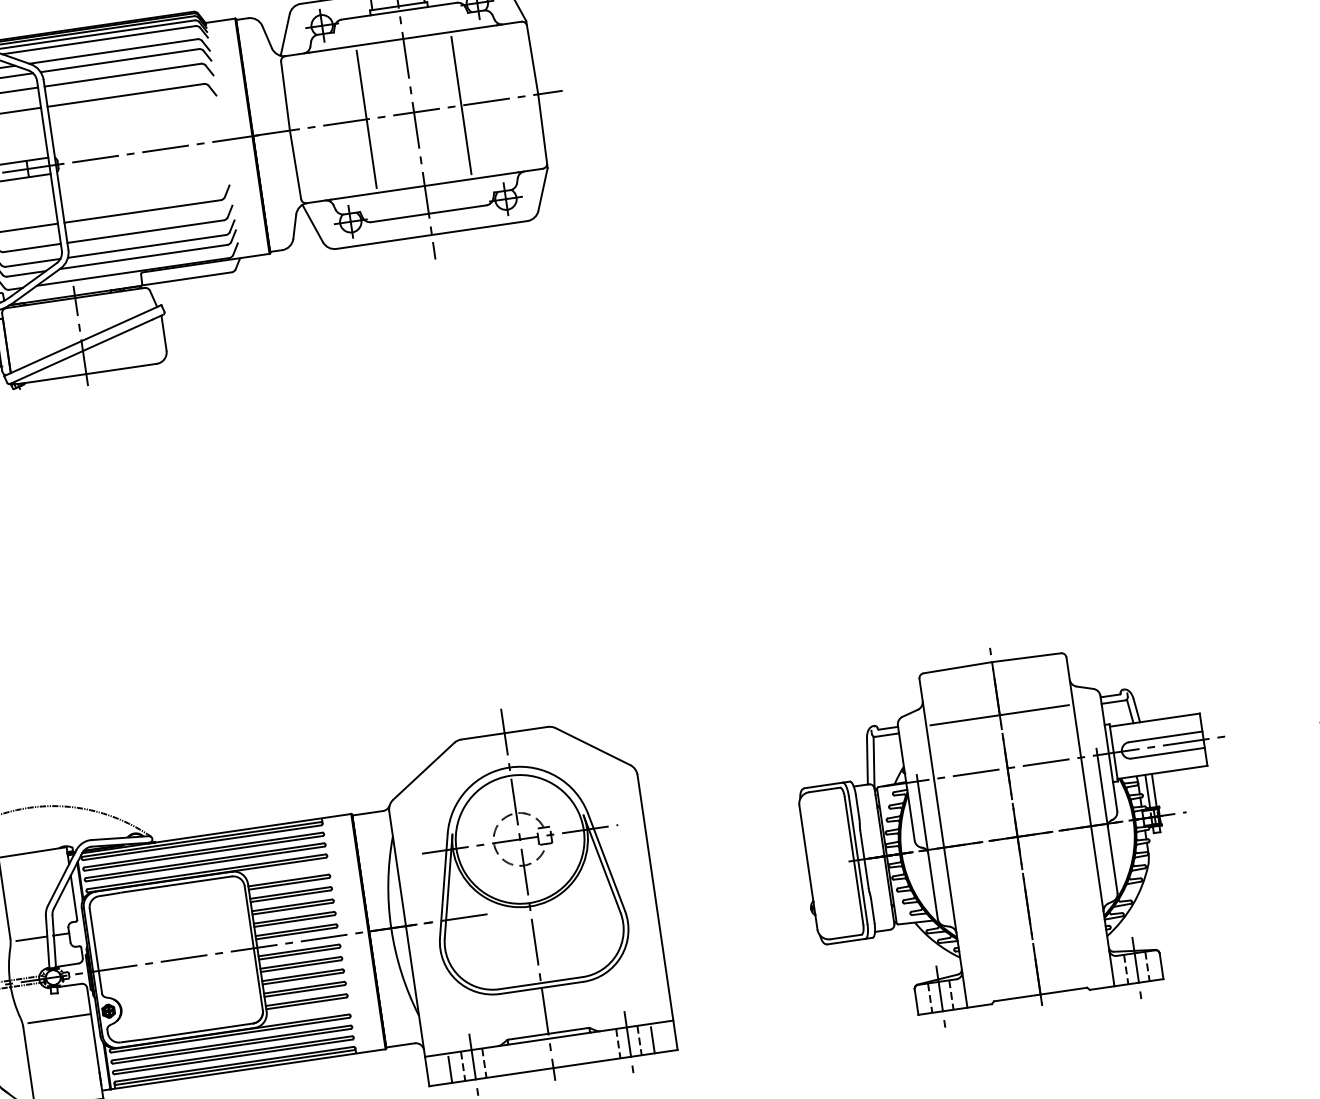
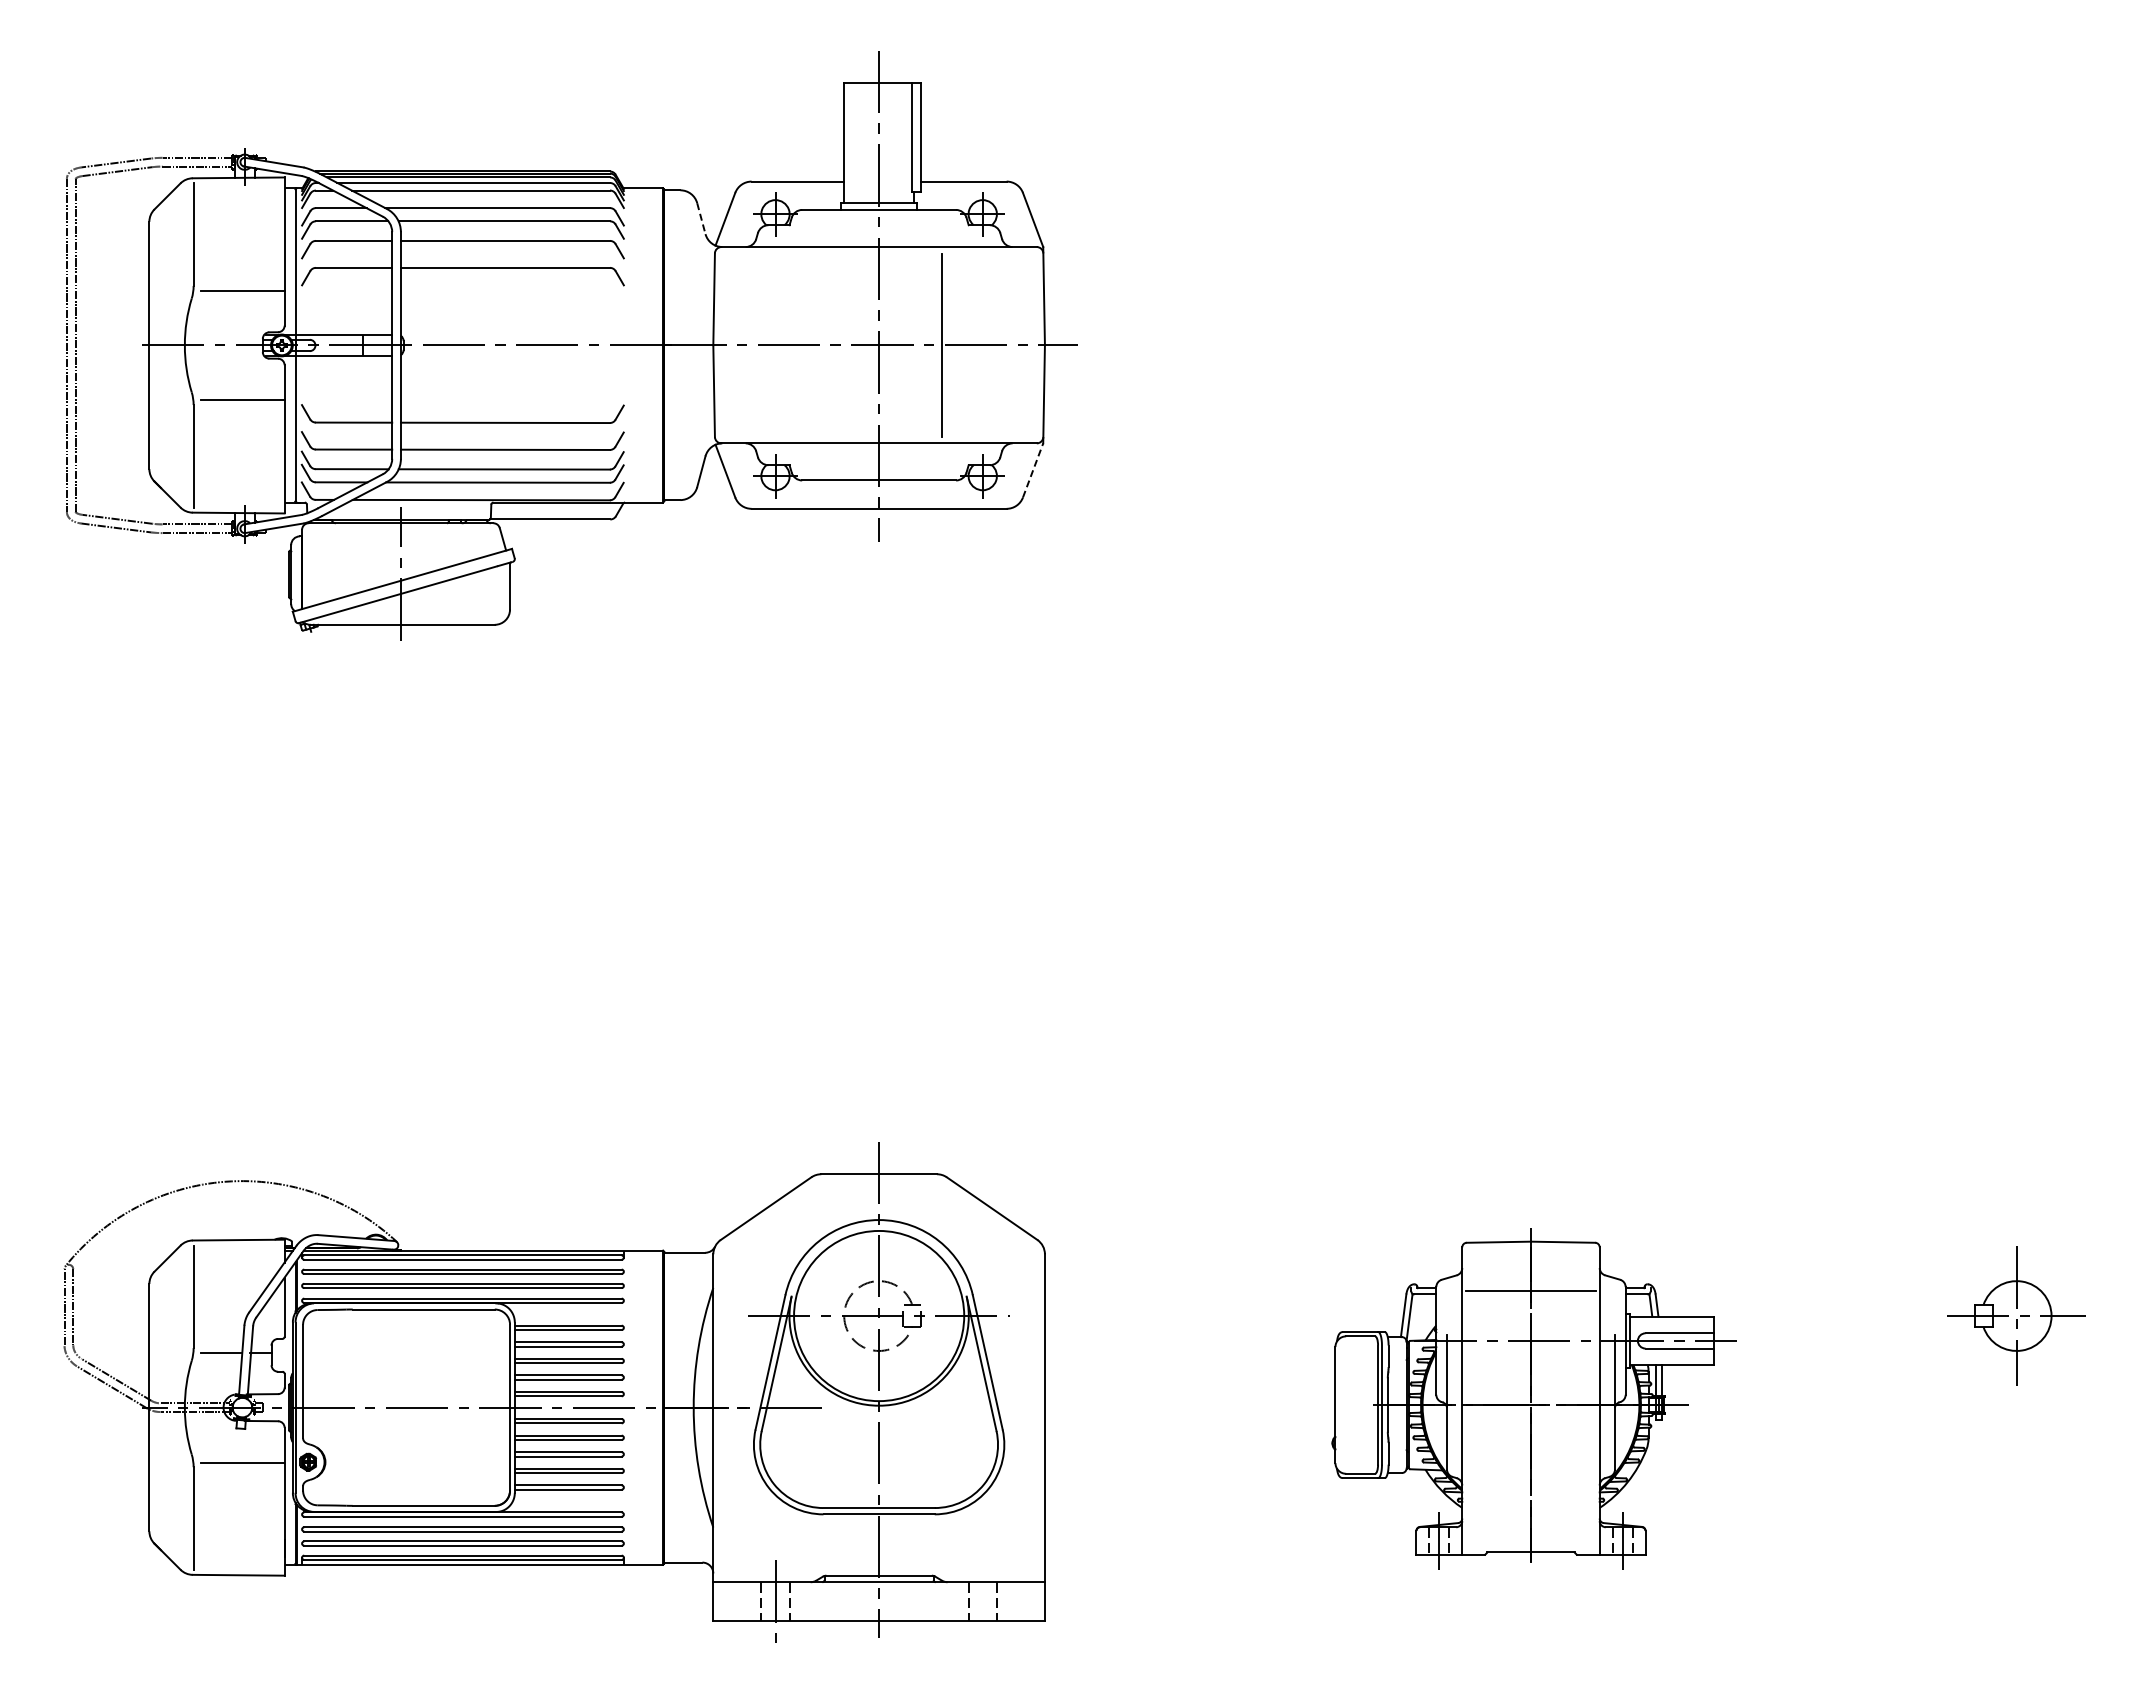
line: (267, 37) -> (701, 218), solid -> dashed
line: (366, 118) -> (815, 344), removed
line: (543, 189) -> (1033, 470), solid -> dashed
part: (1018, 829) -> (1532, 1398), size x0.7
line: (652, 1039) -> (1014, 1603), removed
line: (628, 1041) -> (982, 1601), removed
line: (449, 1069) -> (743, 1603), removed

